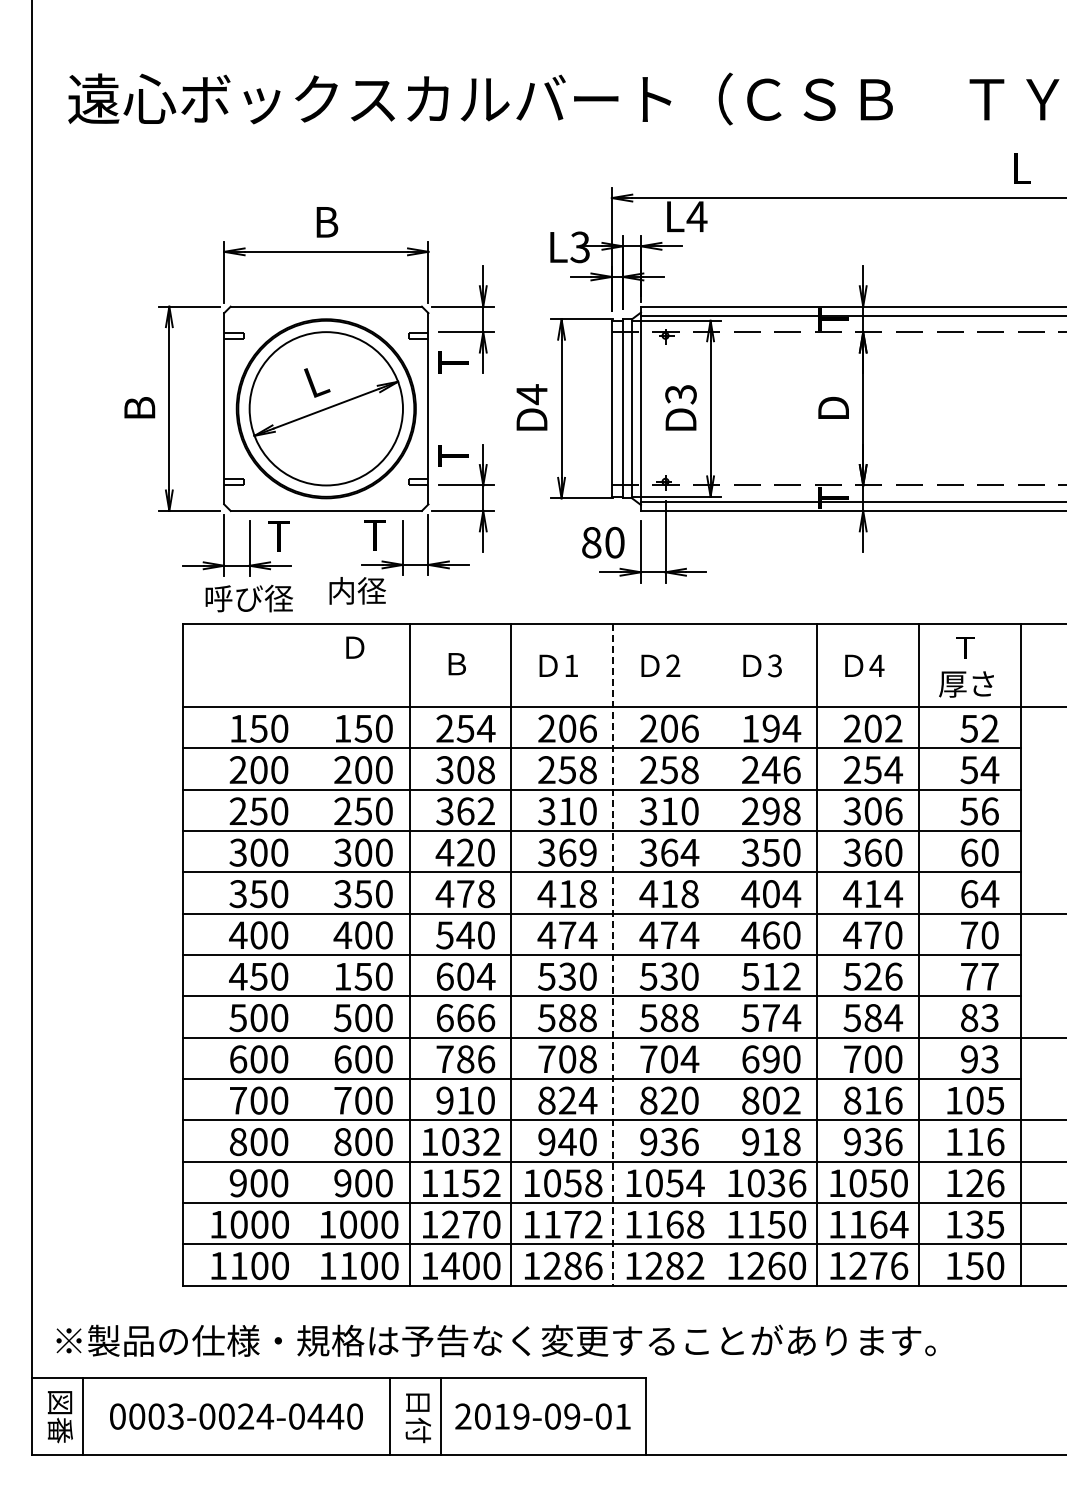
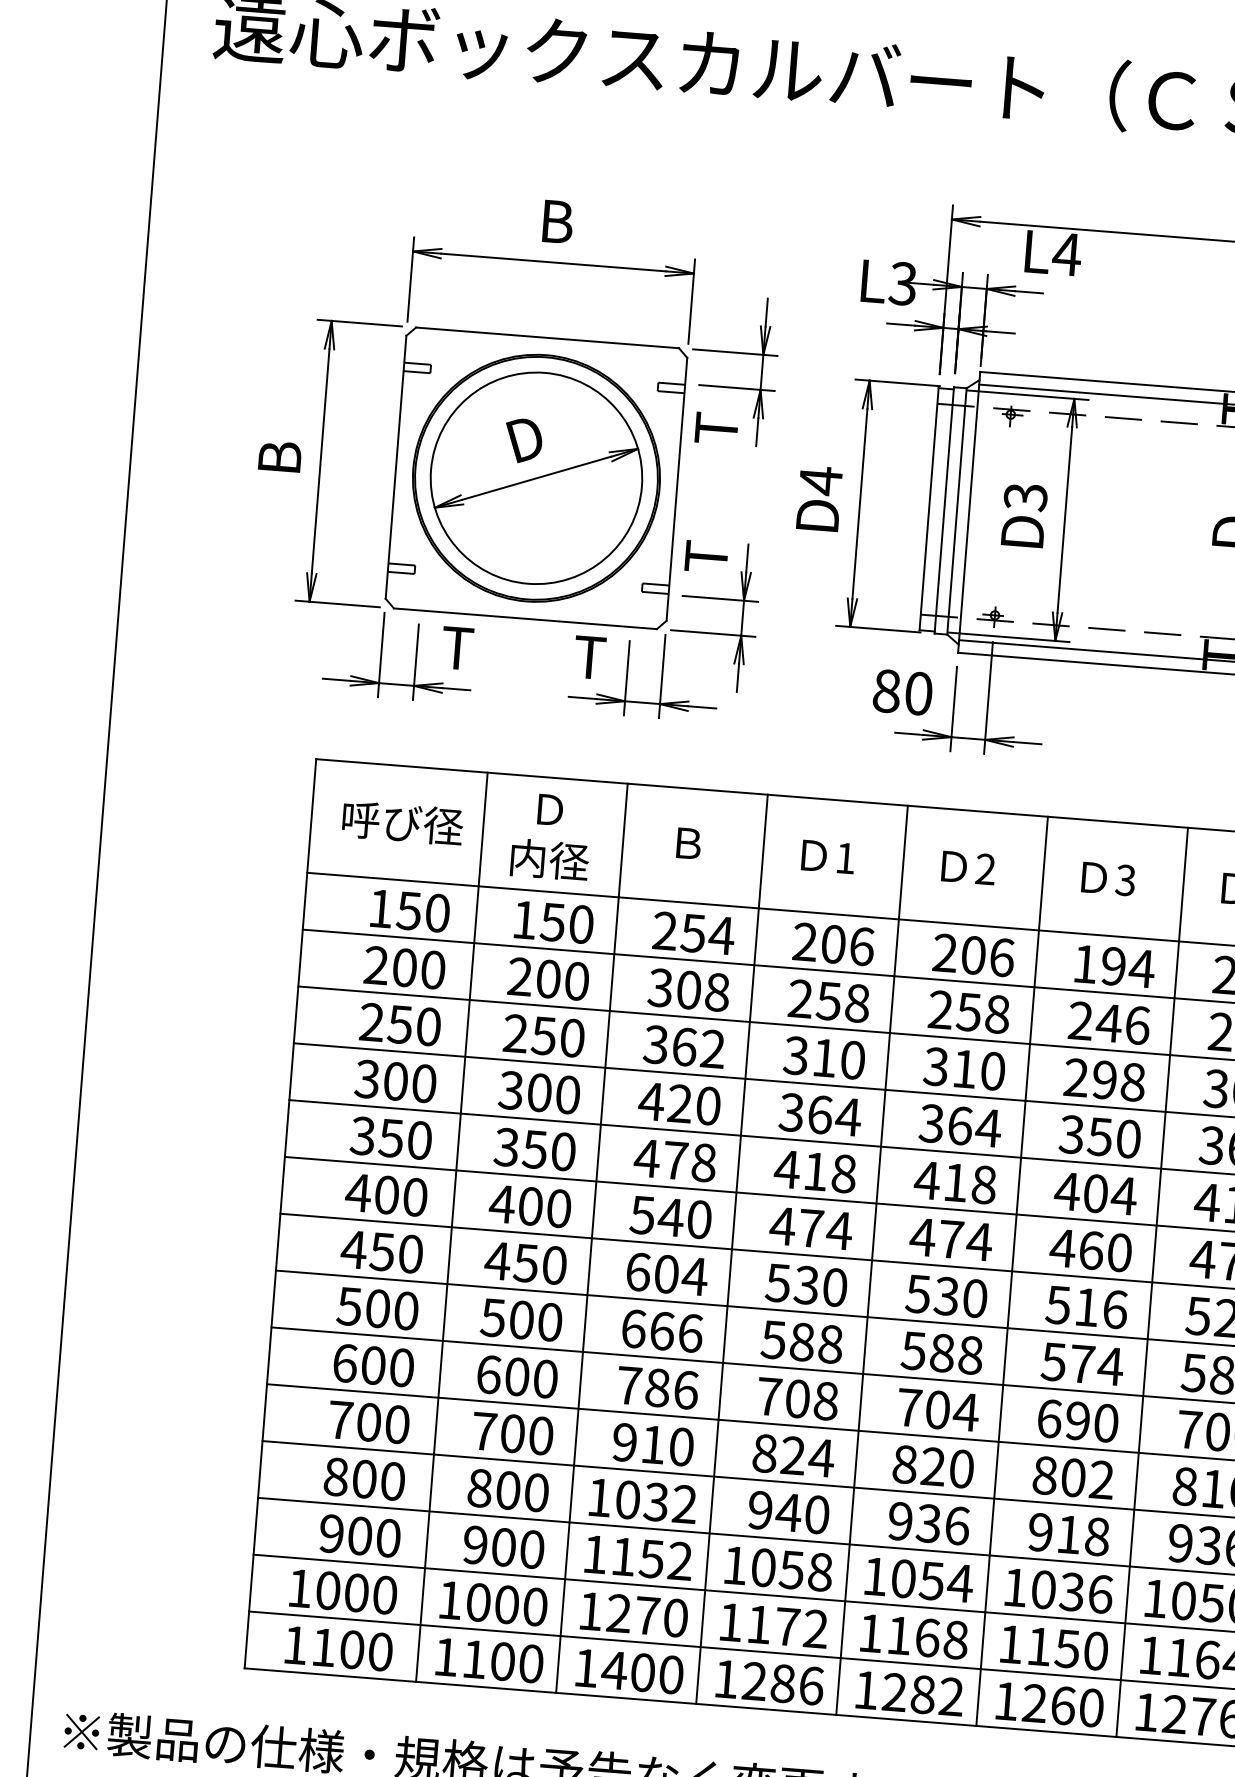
text: (315, 382) -> (524, 440), L -> D
text: (357, 590) -> (549, 859), moved
text: (248, 598) -> (401, 822), moved
text: (587, 852) -> (847, 1116), 369 -> 364
line: (307, 954) -> (451, 1226), added
line: (613, 954) -> (872, 1259), dashed -> solid
line: (715, 954) -> (1012, 1270), added
text: (342, 976) -> (497, 1260), 150 -> 450
text: (791, 976) -> (1114, 1309), 512 -> 516

